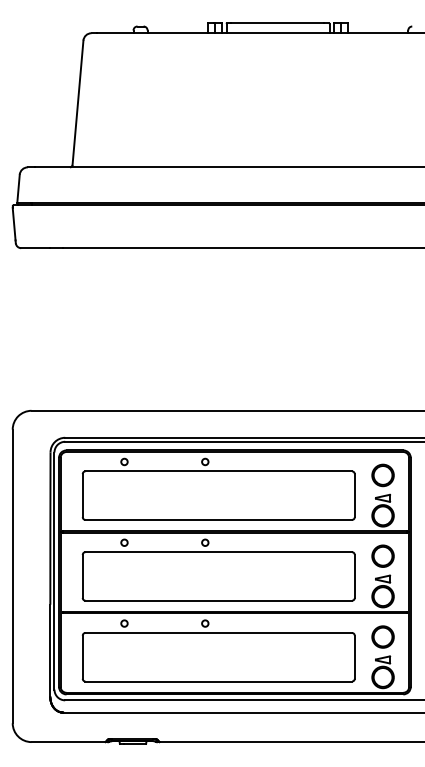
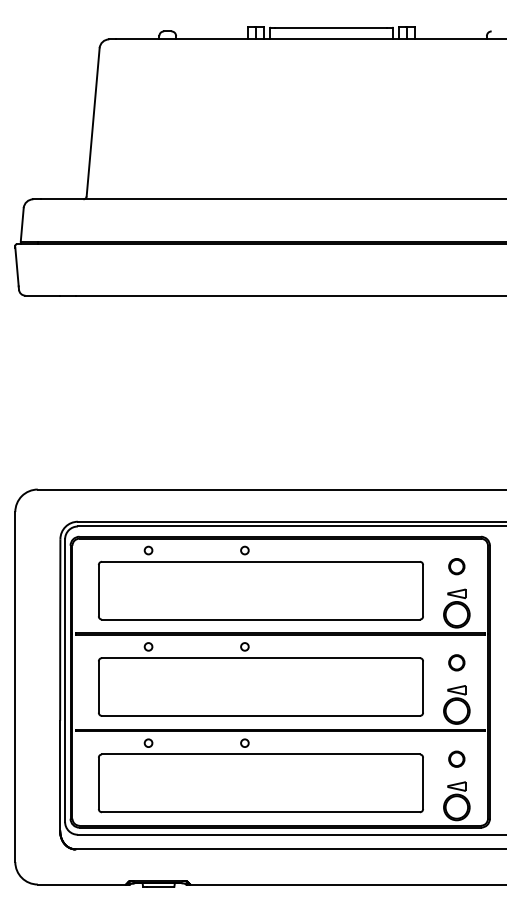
part: (382, 475) -> (456, 566), size x0.6
circle: (382, 555) -> (456, 662), size x0.6
circle: (382, 636) -> (456, 758), size x0.6

